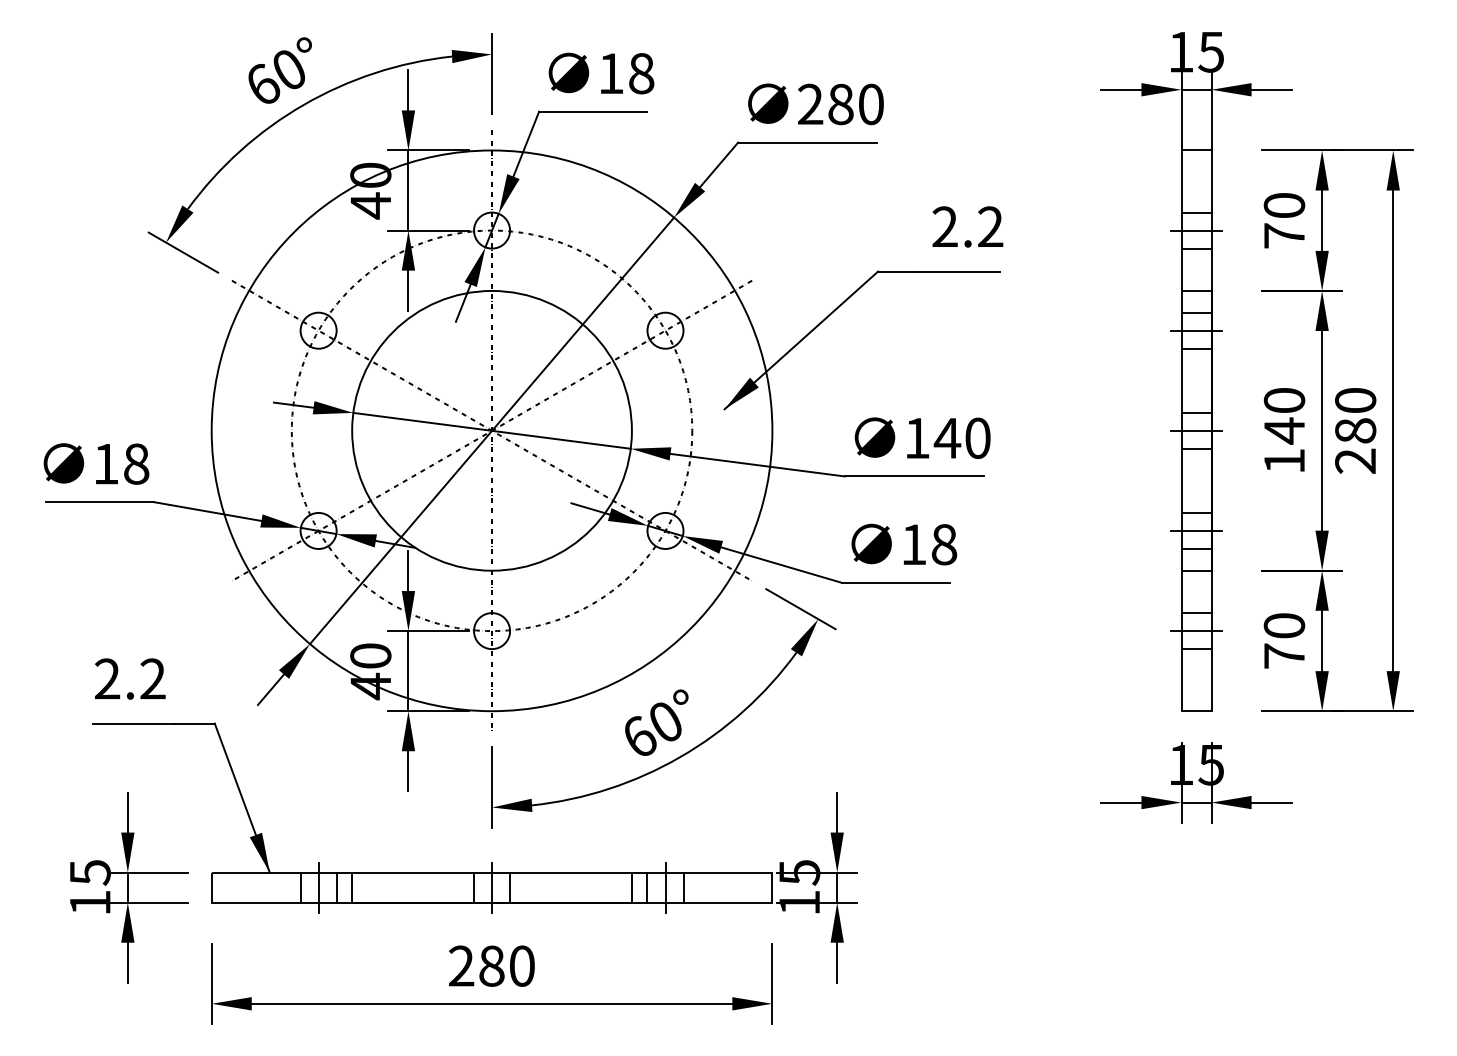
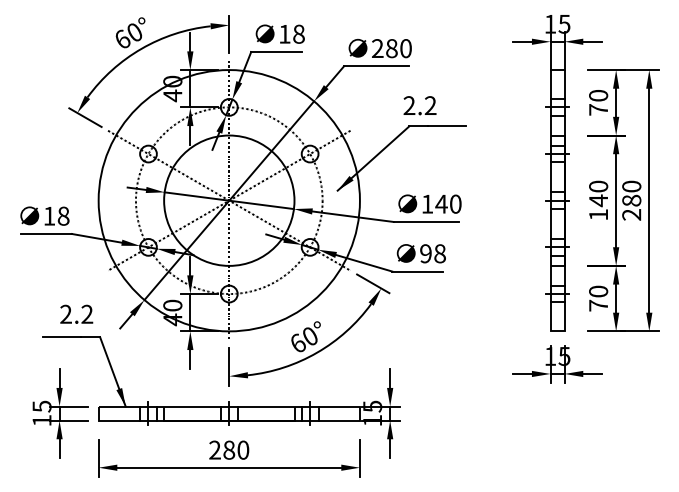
text: (966, 226) -> (419, 105), moved
text: (913, 544) -> (425, 253), 18 -> 98
text: (129, 677) -> (76, 313), moved

